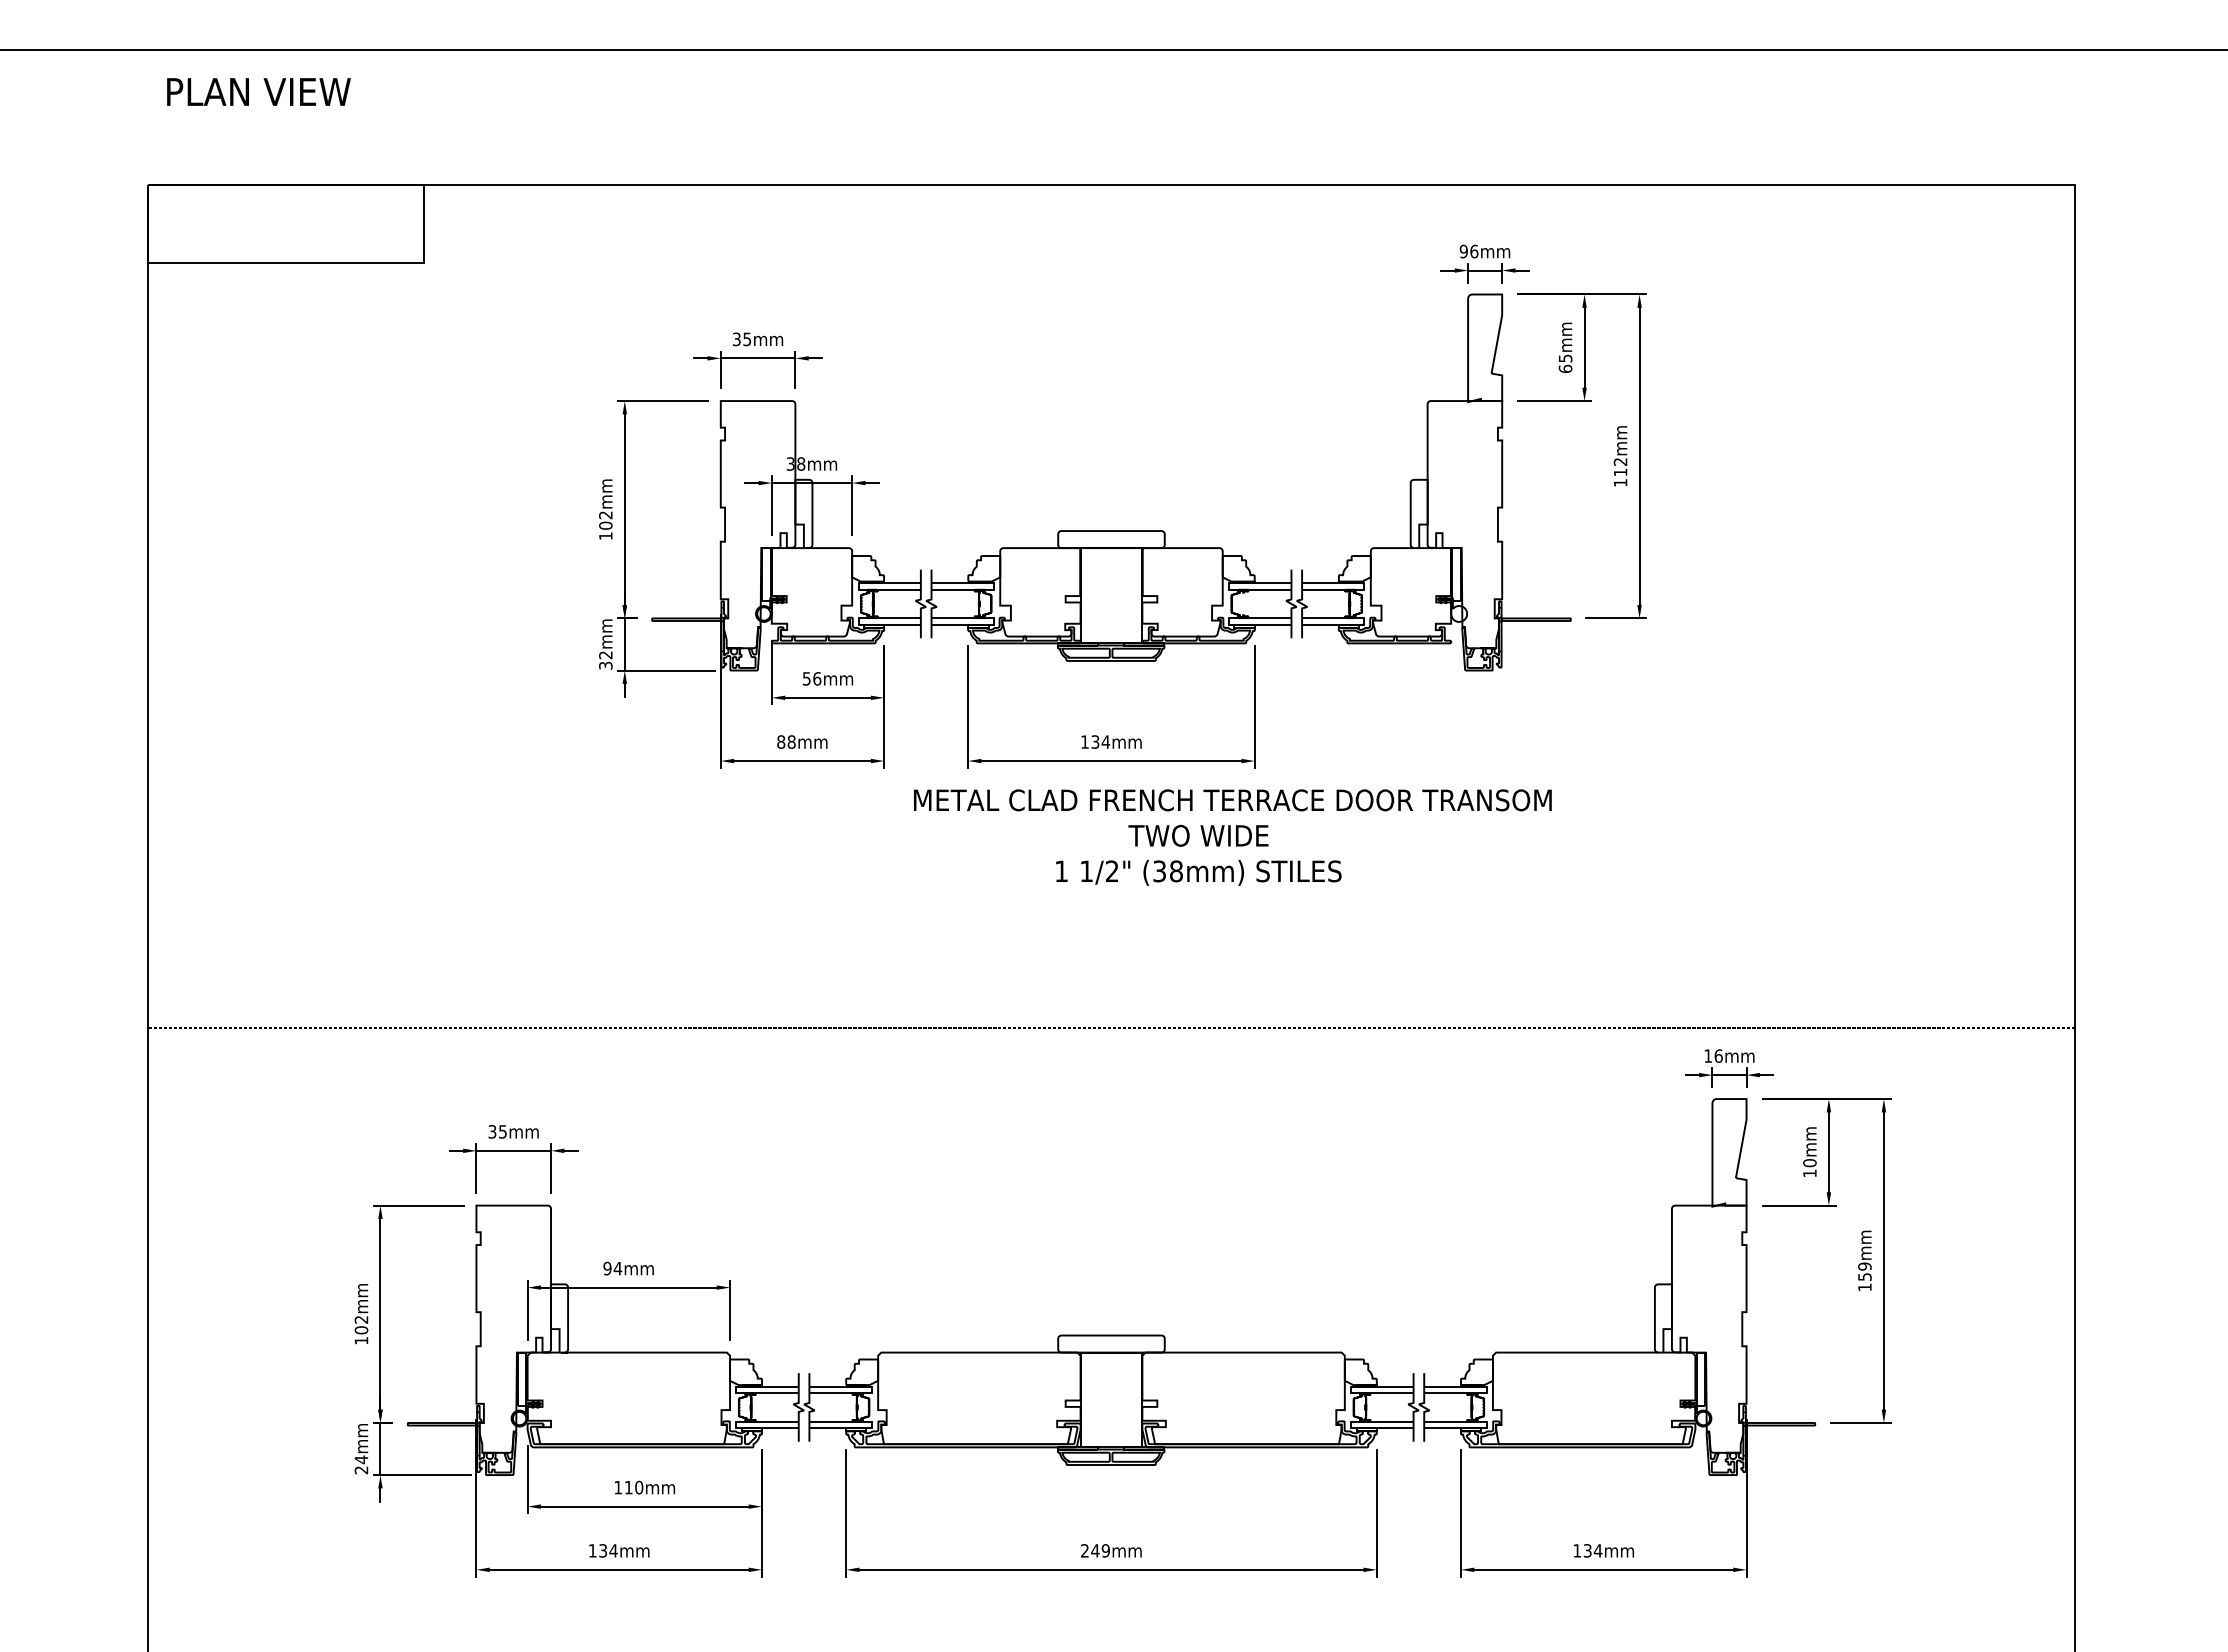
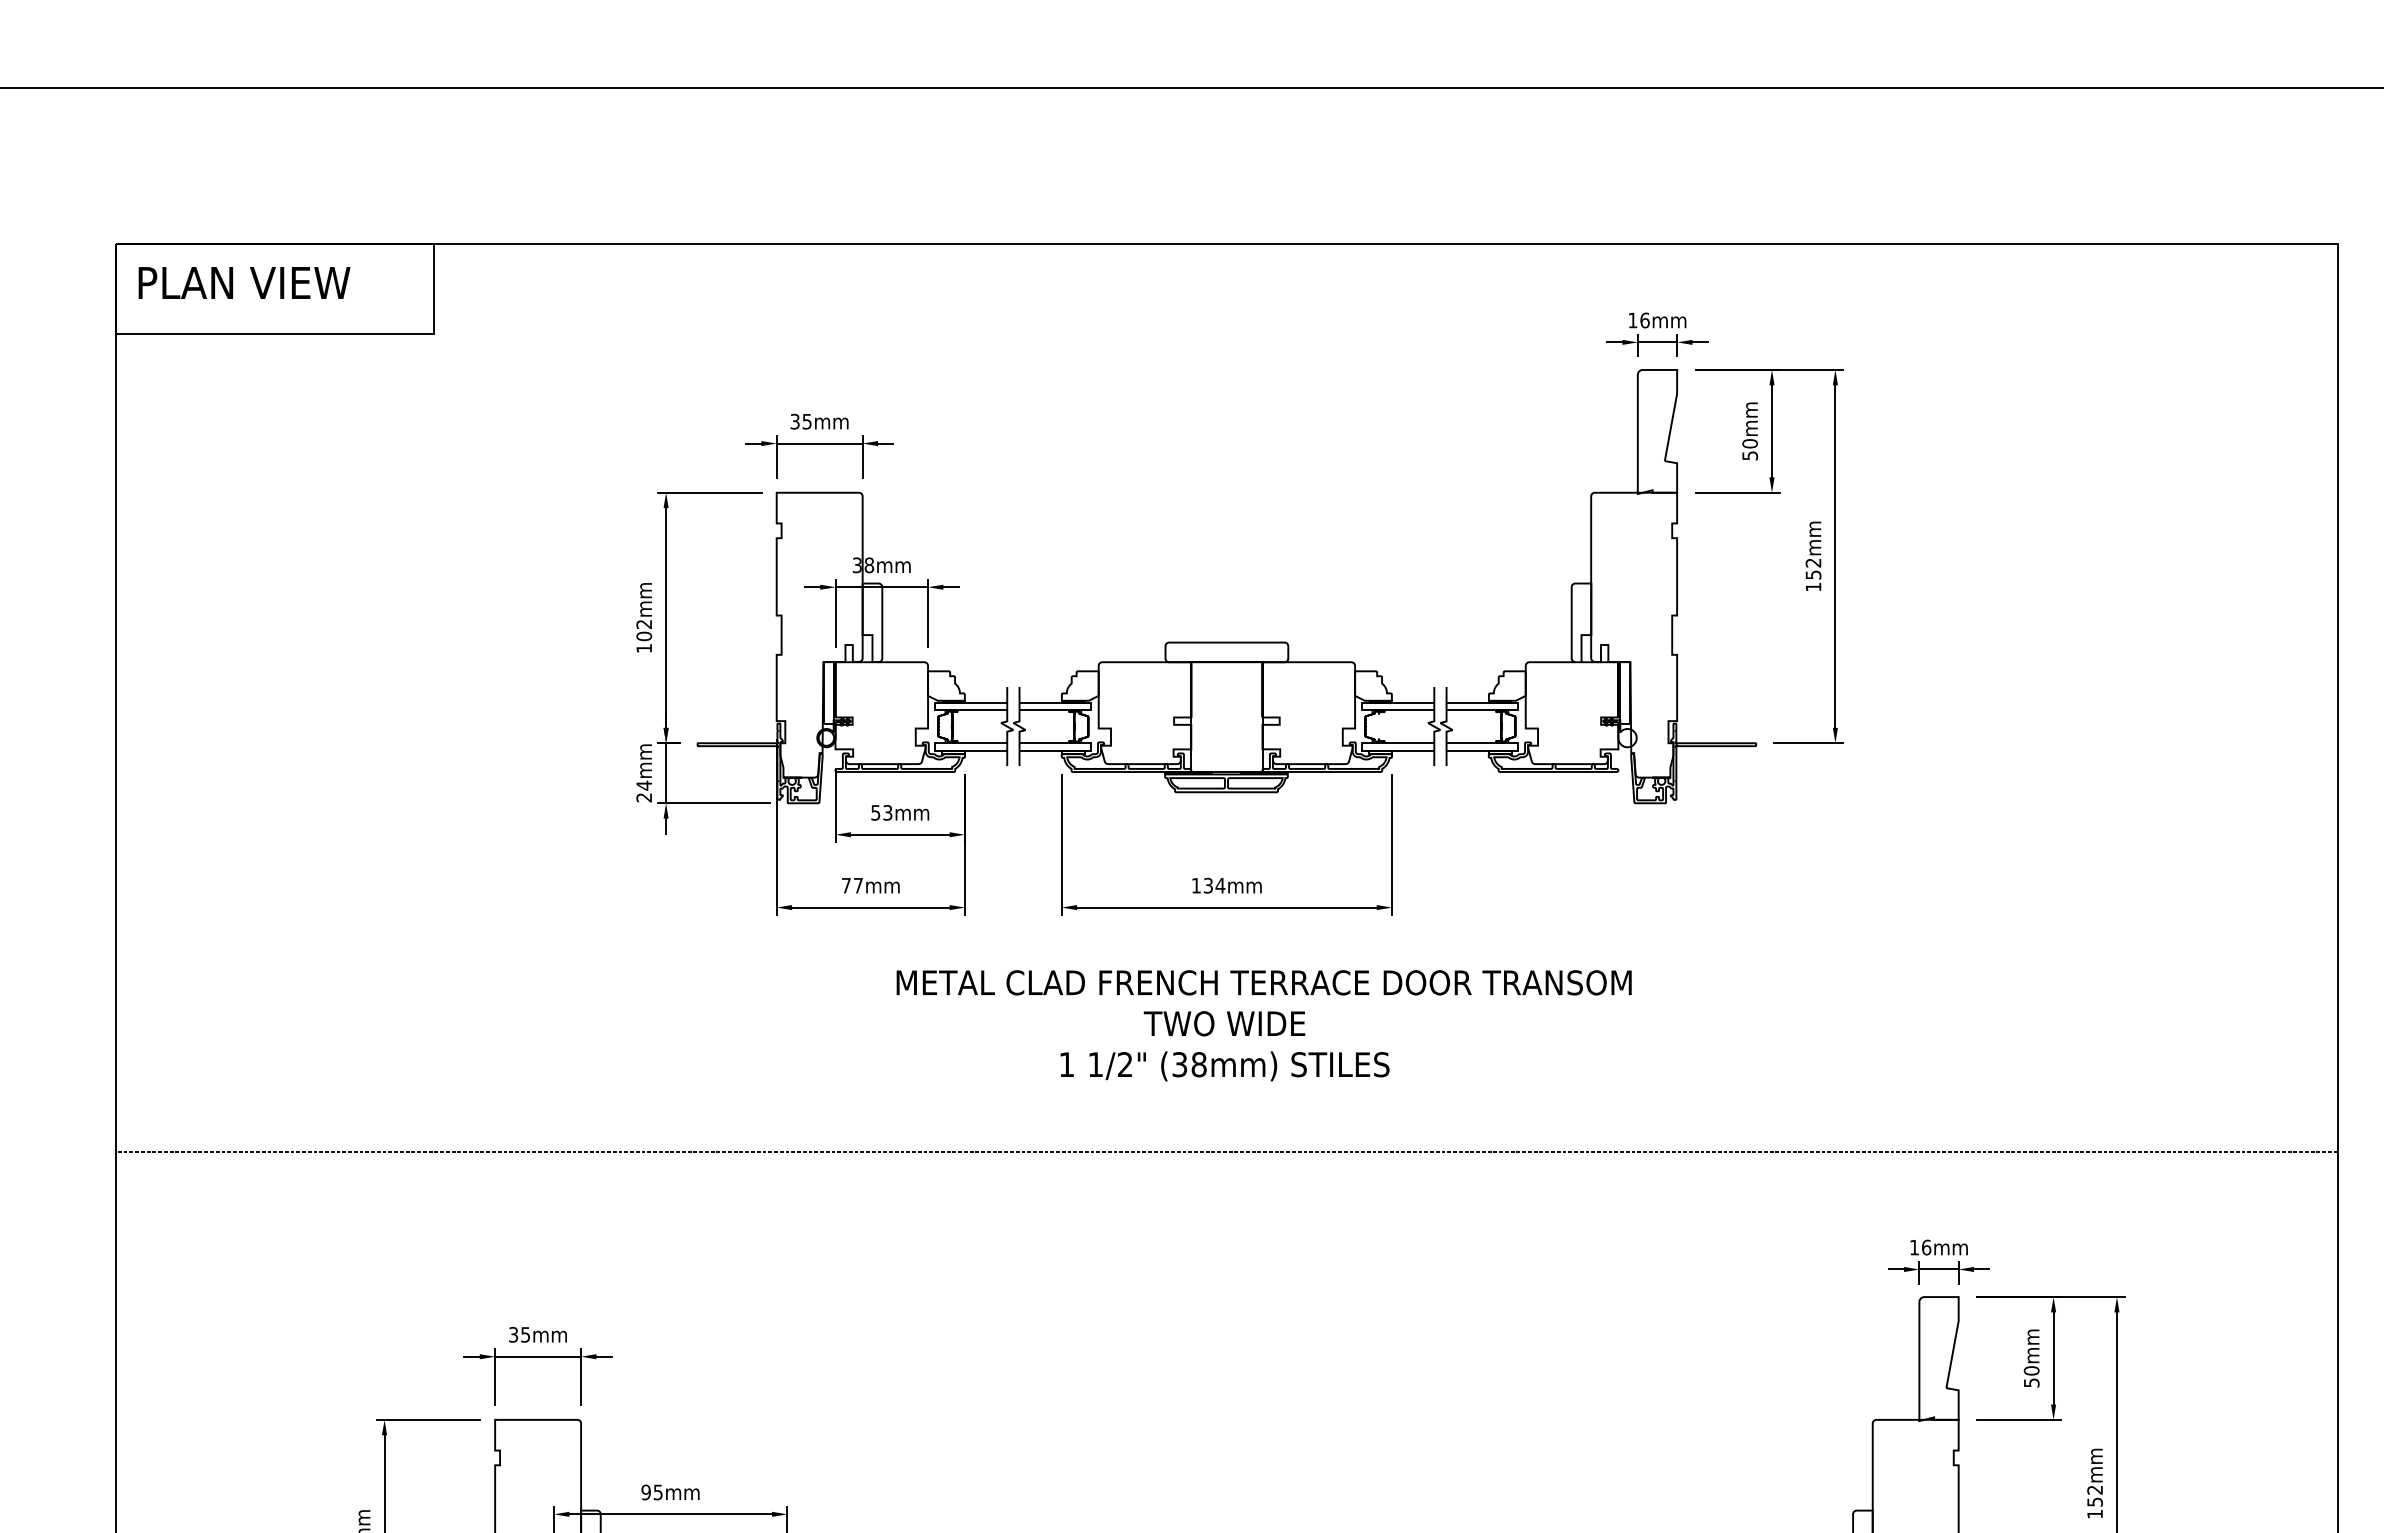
text: (258, 91) -> (244, 282), moved
text: (1463, 251) -> (1632, 320), 96mm -> 16mm
text: (1565, 363) -> (1750, 449), 65mm -> 50mm
text: (1620, 472) -> (1813, 575), 112mm -> 152mm
text: (605, 660) -> (643, 791), 32mm -> 24mm
text: (817, 678) -> (888, 812), 56mm -> 53mm
text: (786, 741) -> (852, 885), 88mm -> 77mm
text: (1232, 837) -> (1263, 1025), moved
line: (1111, 1028) -> (1226, 1152), moved
text: (1809, 1173) -> (2031, 1382), 10mm -> 50mm
text: (1864, 1266) -> (2094, 1490), 159mm -> 152mm
text: (617, 1268) -> (657, 1492), 94mm -> 95mm

